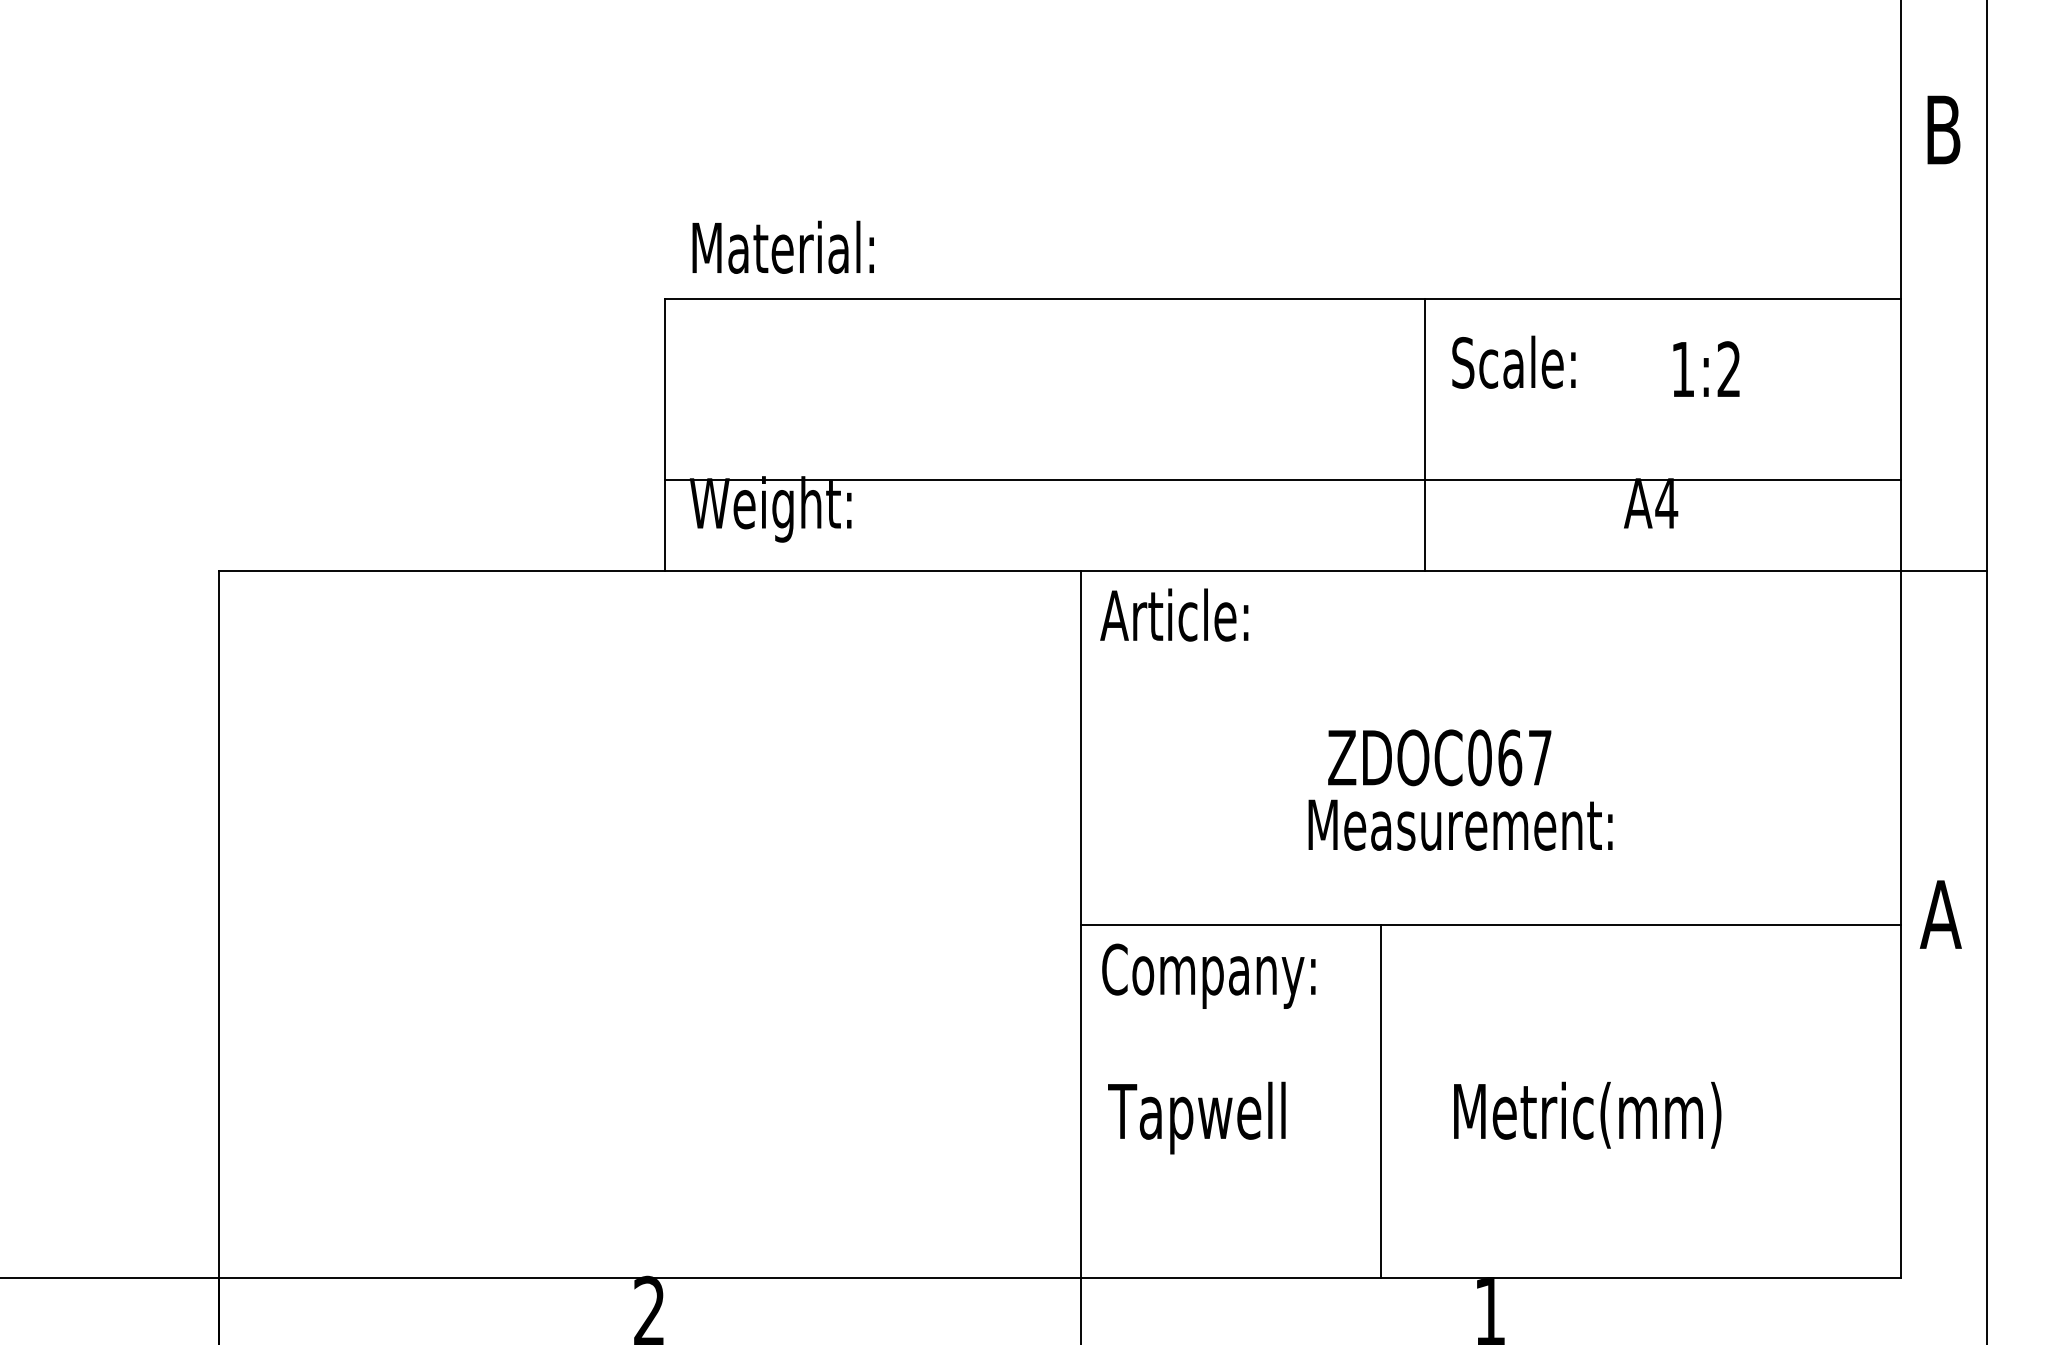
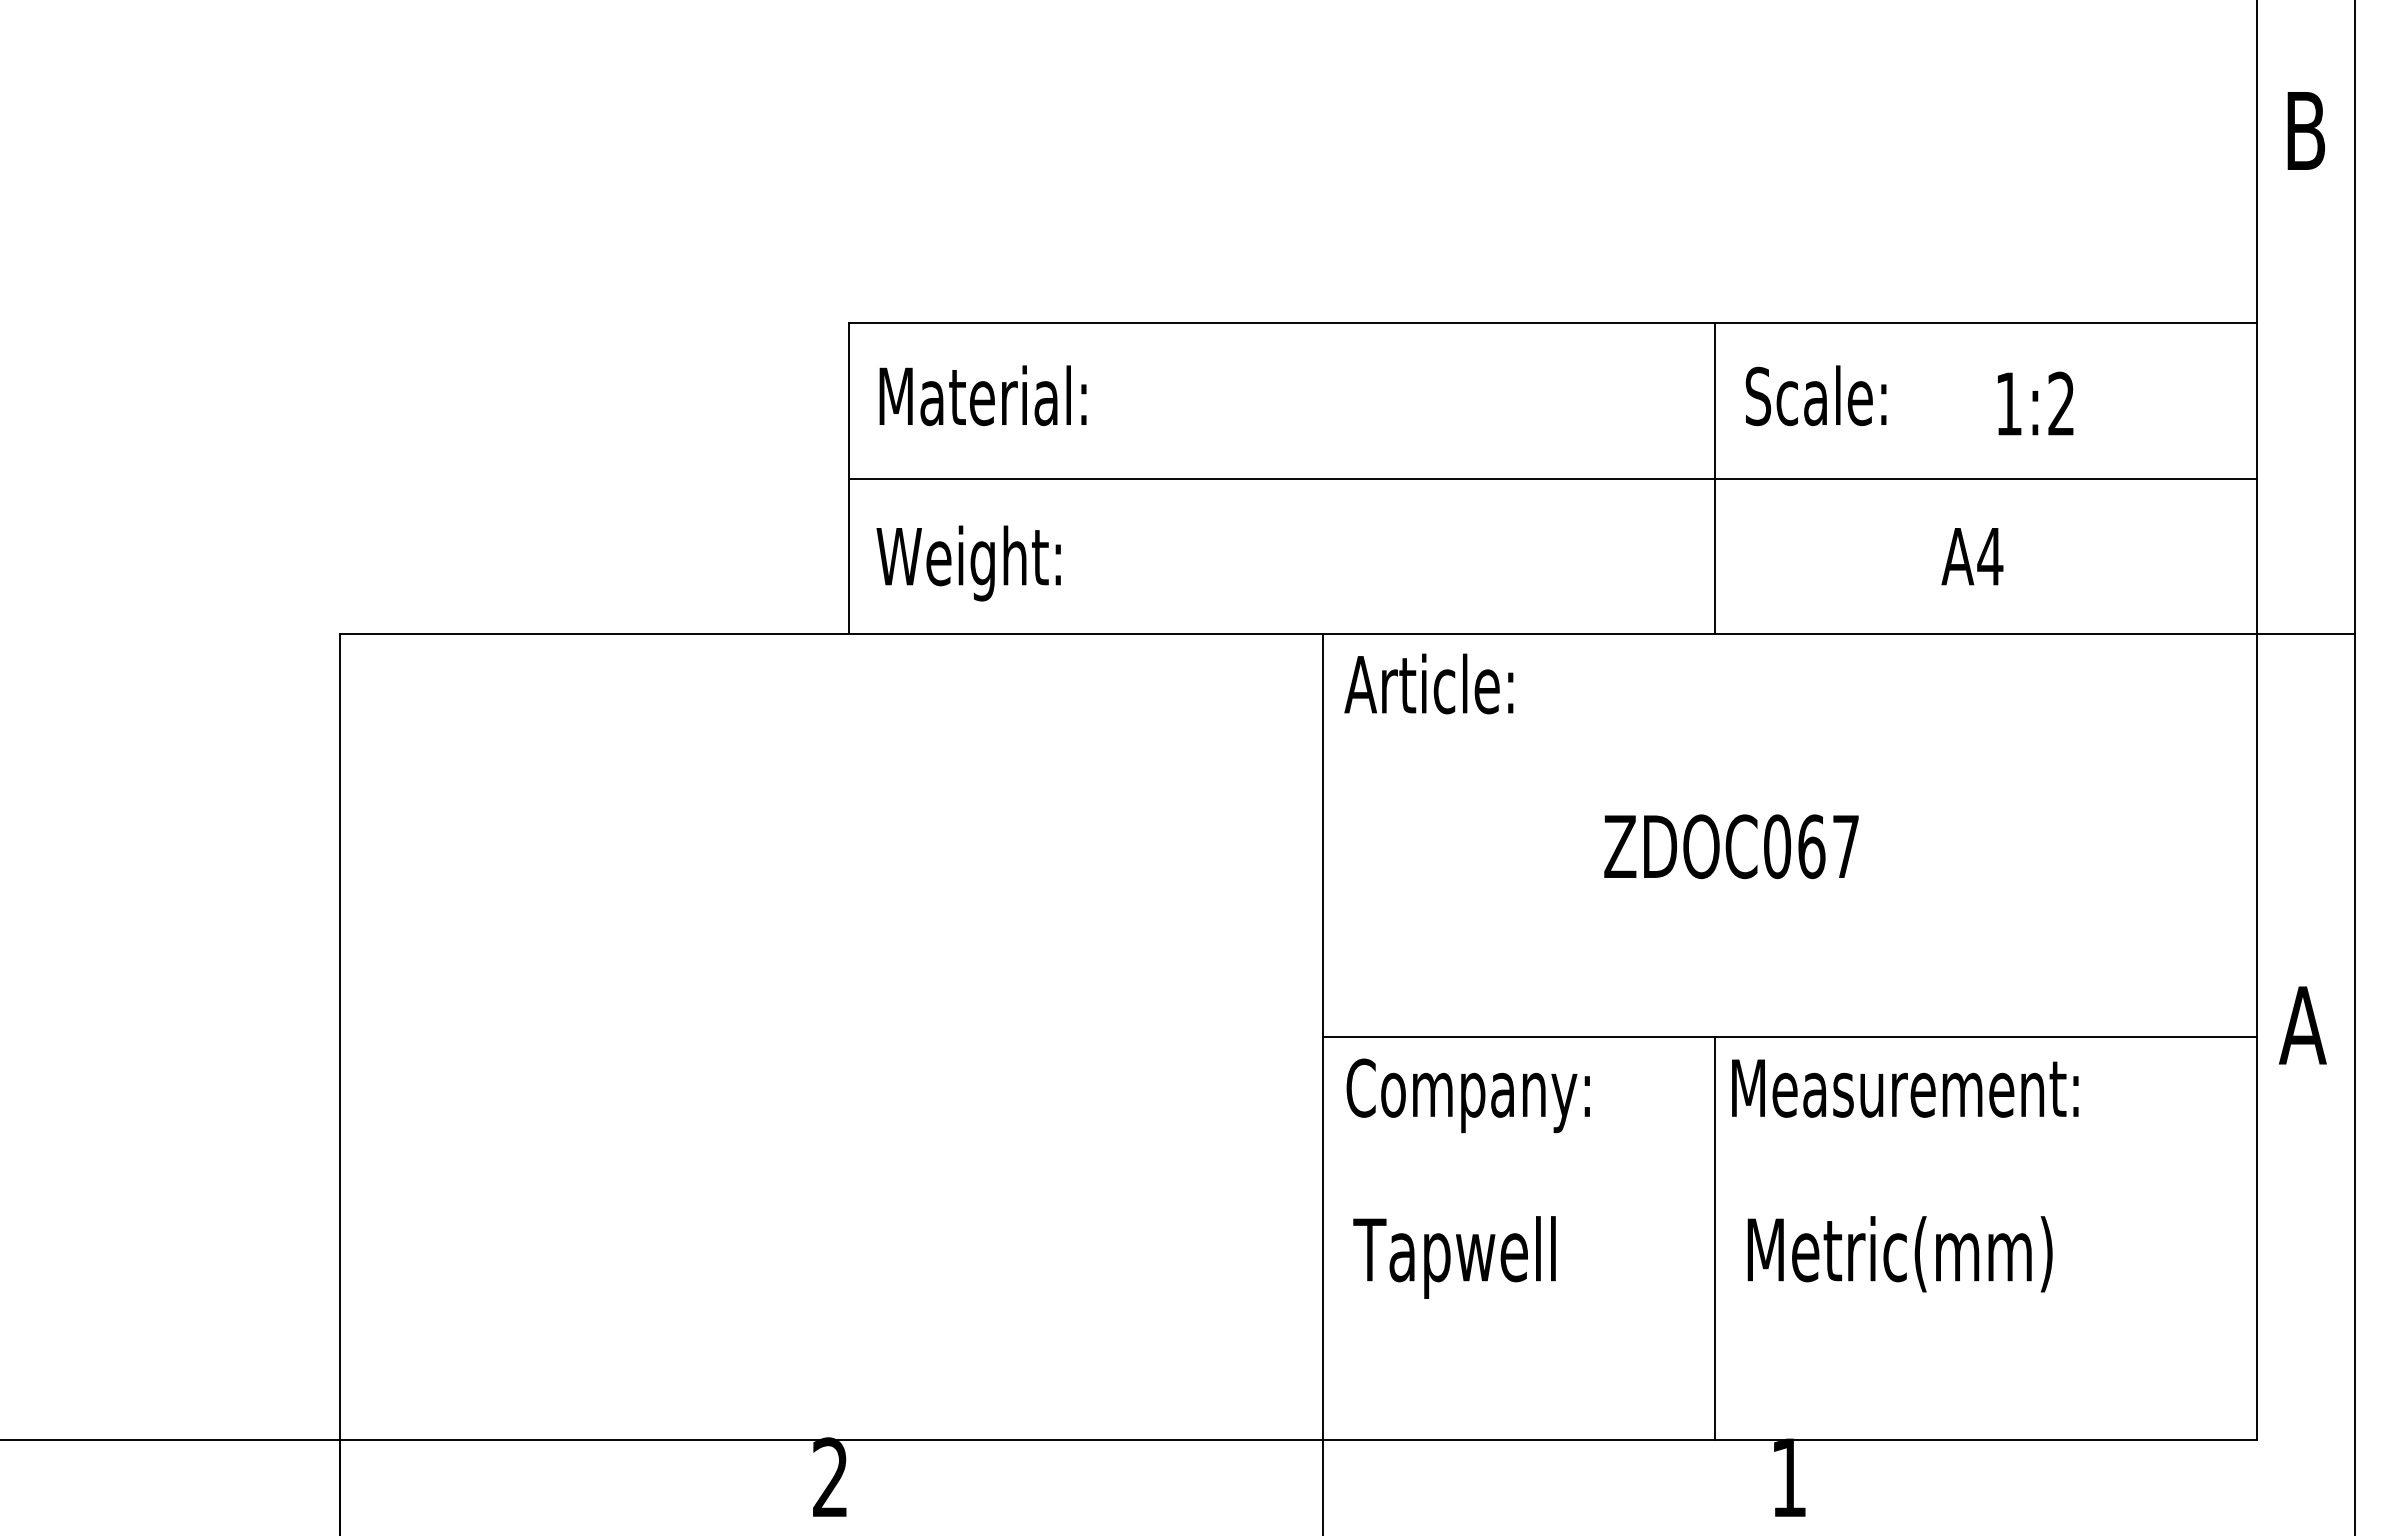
text: (782, 247) -> (982, 395), moved
line: (1282, 479) -> (1552, 478), moved
text: (1460, 825) -> (1905, 1088), moved
line: (1380, 1100) -> (1714, 1237), moved

